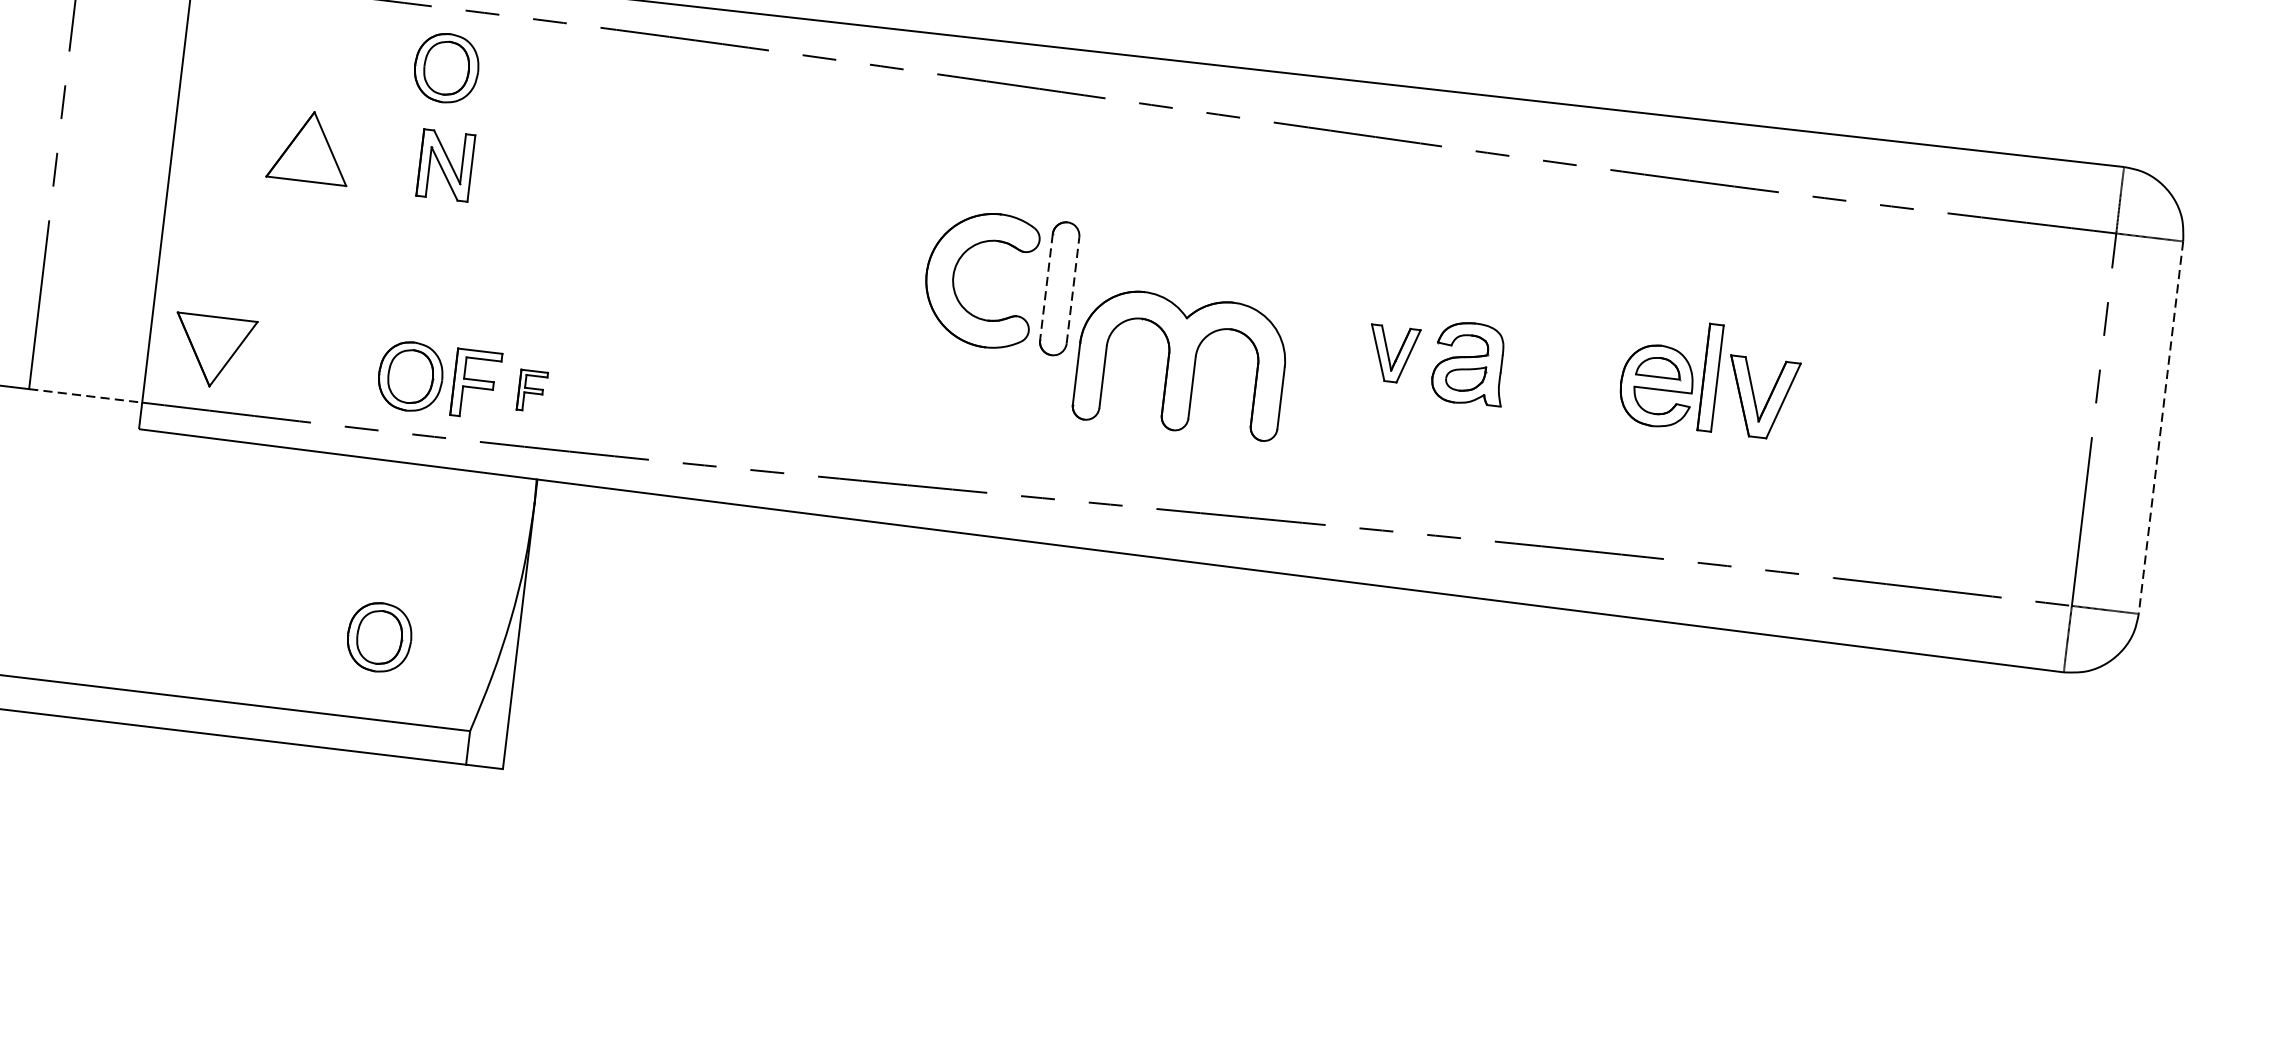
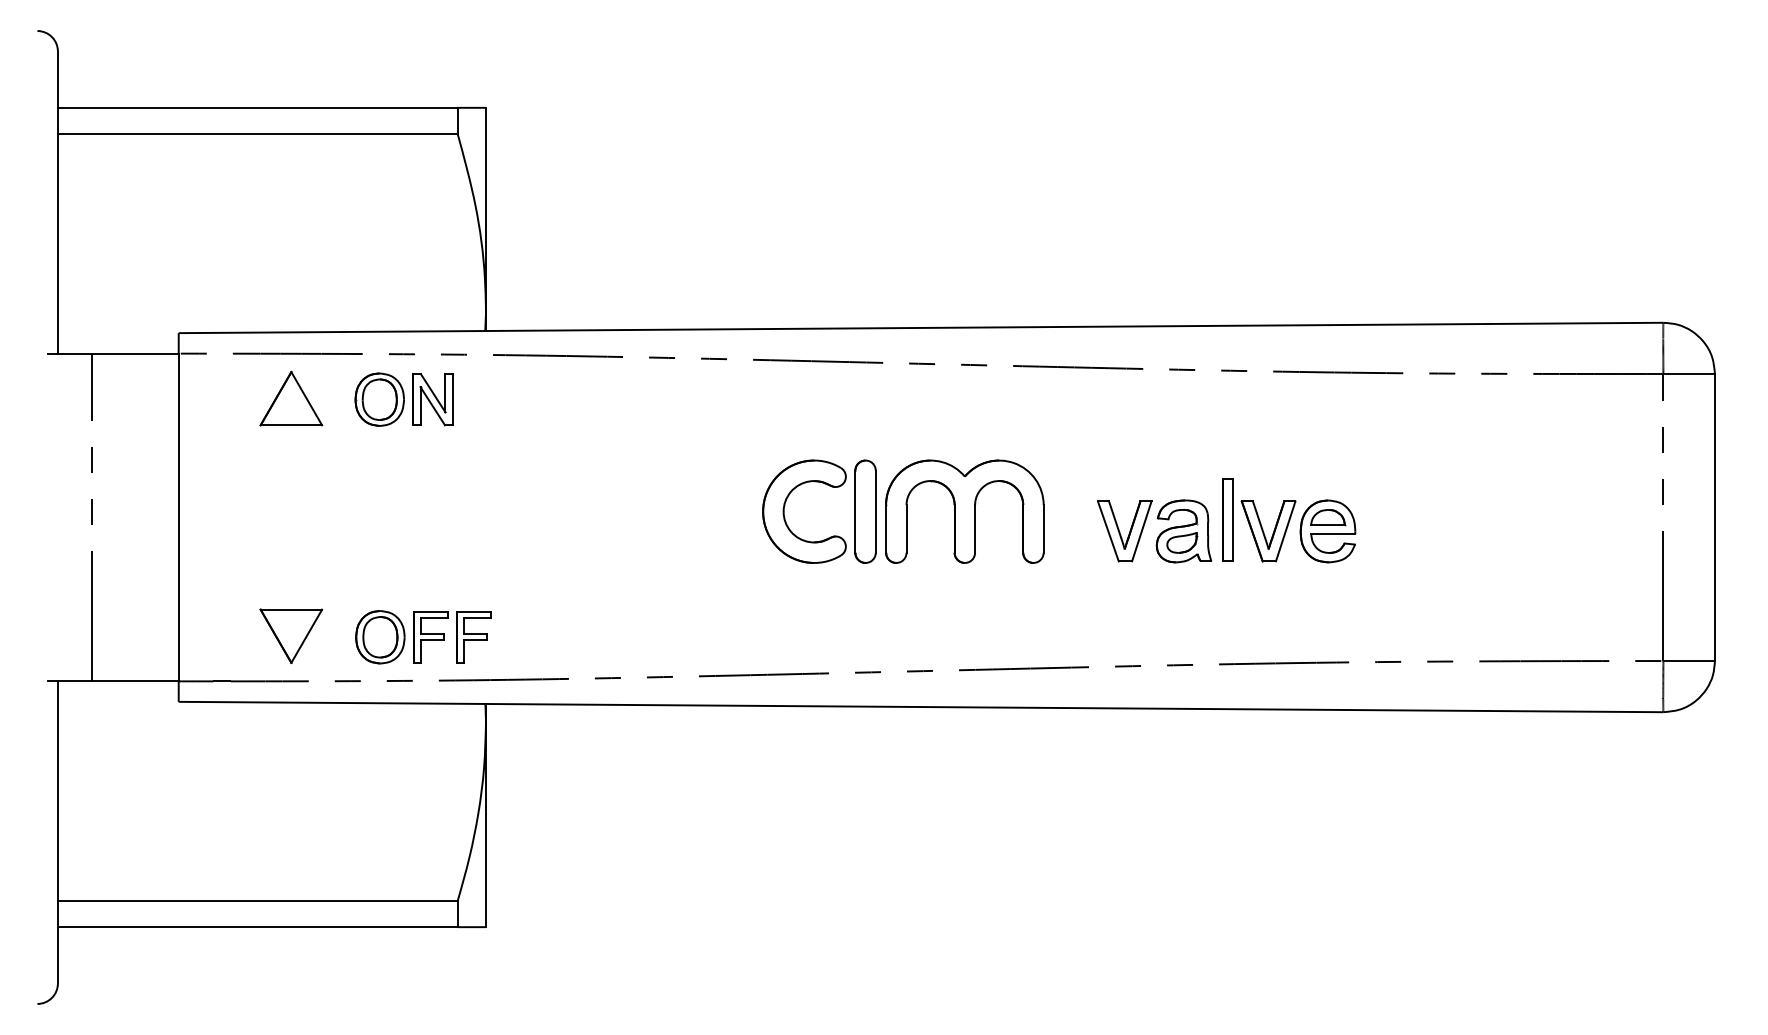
part: (310, 146) -> (291, 398), moved
part: (445, 165) -> (432, 399), moved
line: (1046, 286) -> (855, 511), dashed -> solid
line: (1072, 290) -> (875, 511), dashed -> solid
part: (213, 352) -> (291, 636), moved
part: (1392, 354) -> (1124, 531), size x1.43
part: (1181, 363) -> (964, 511), moved
part: (1751, 382) -> (1259, 520), moved
part: (531, 391) -> (473, 637), size x1.67
line: (86, 396) -> (135, 681), dashed -> solid
line: (2160, 427) -> (1714, 517), dashed -> solid
part: (379, 637) -> (380, 838), removed

